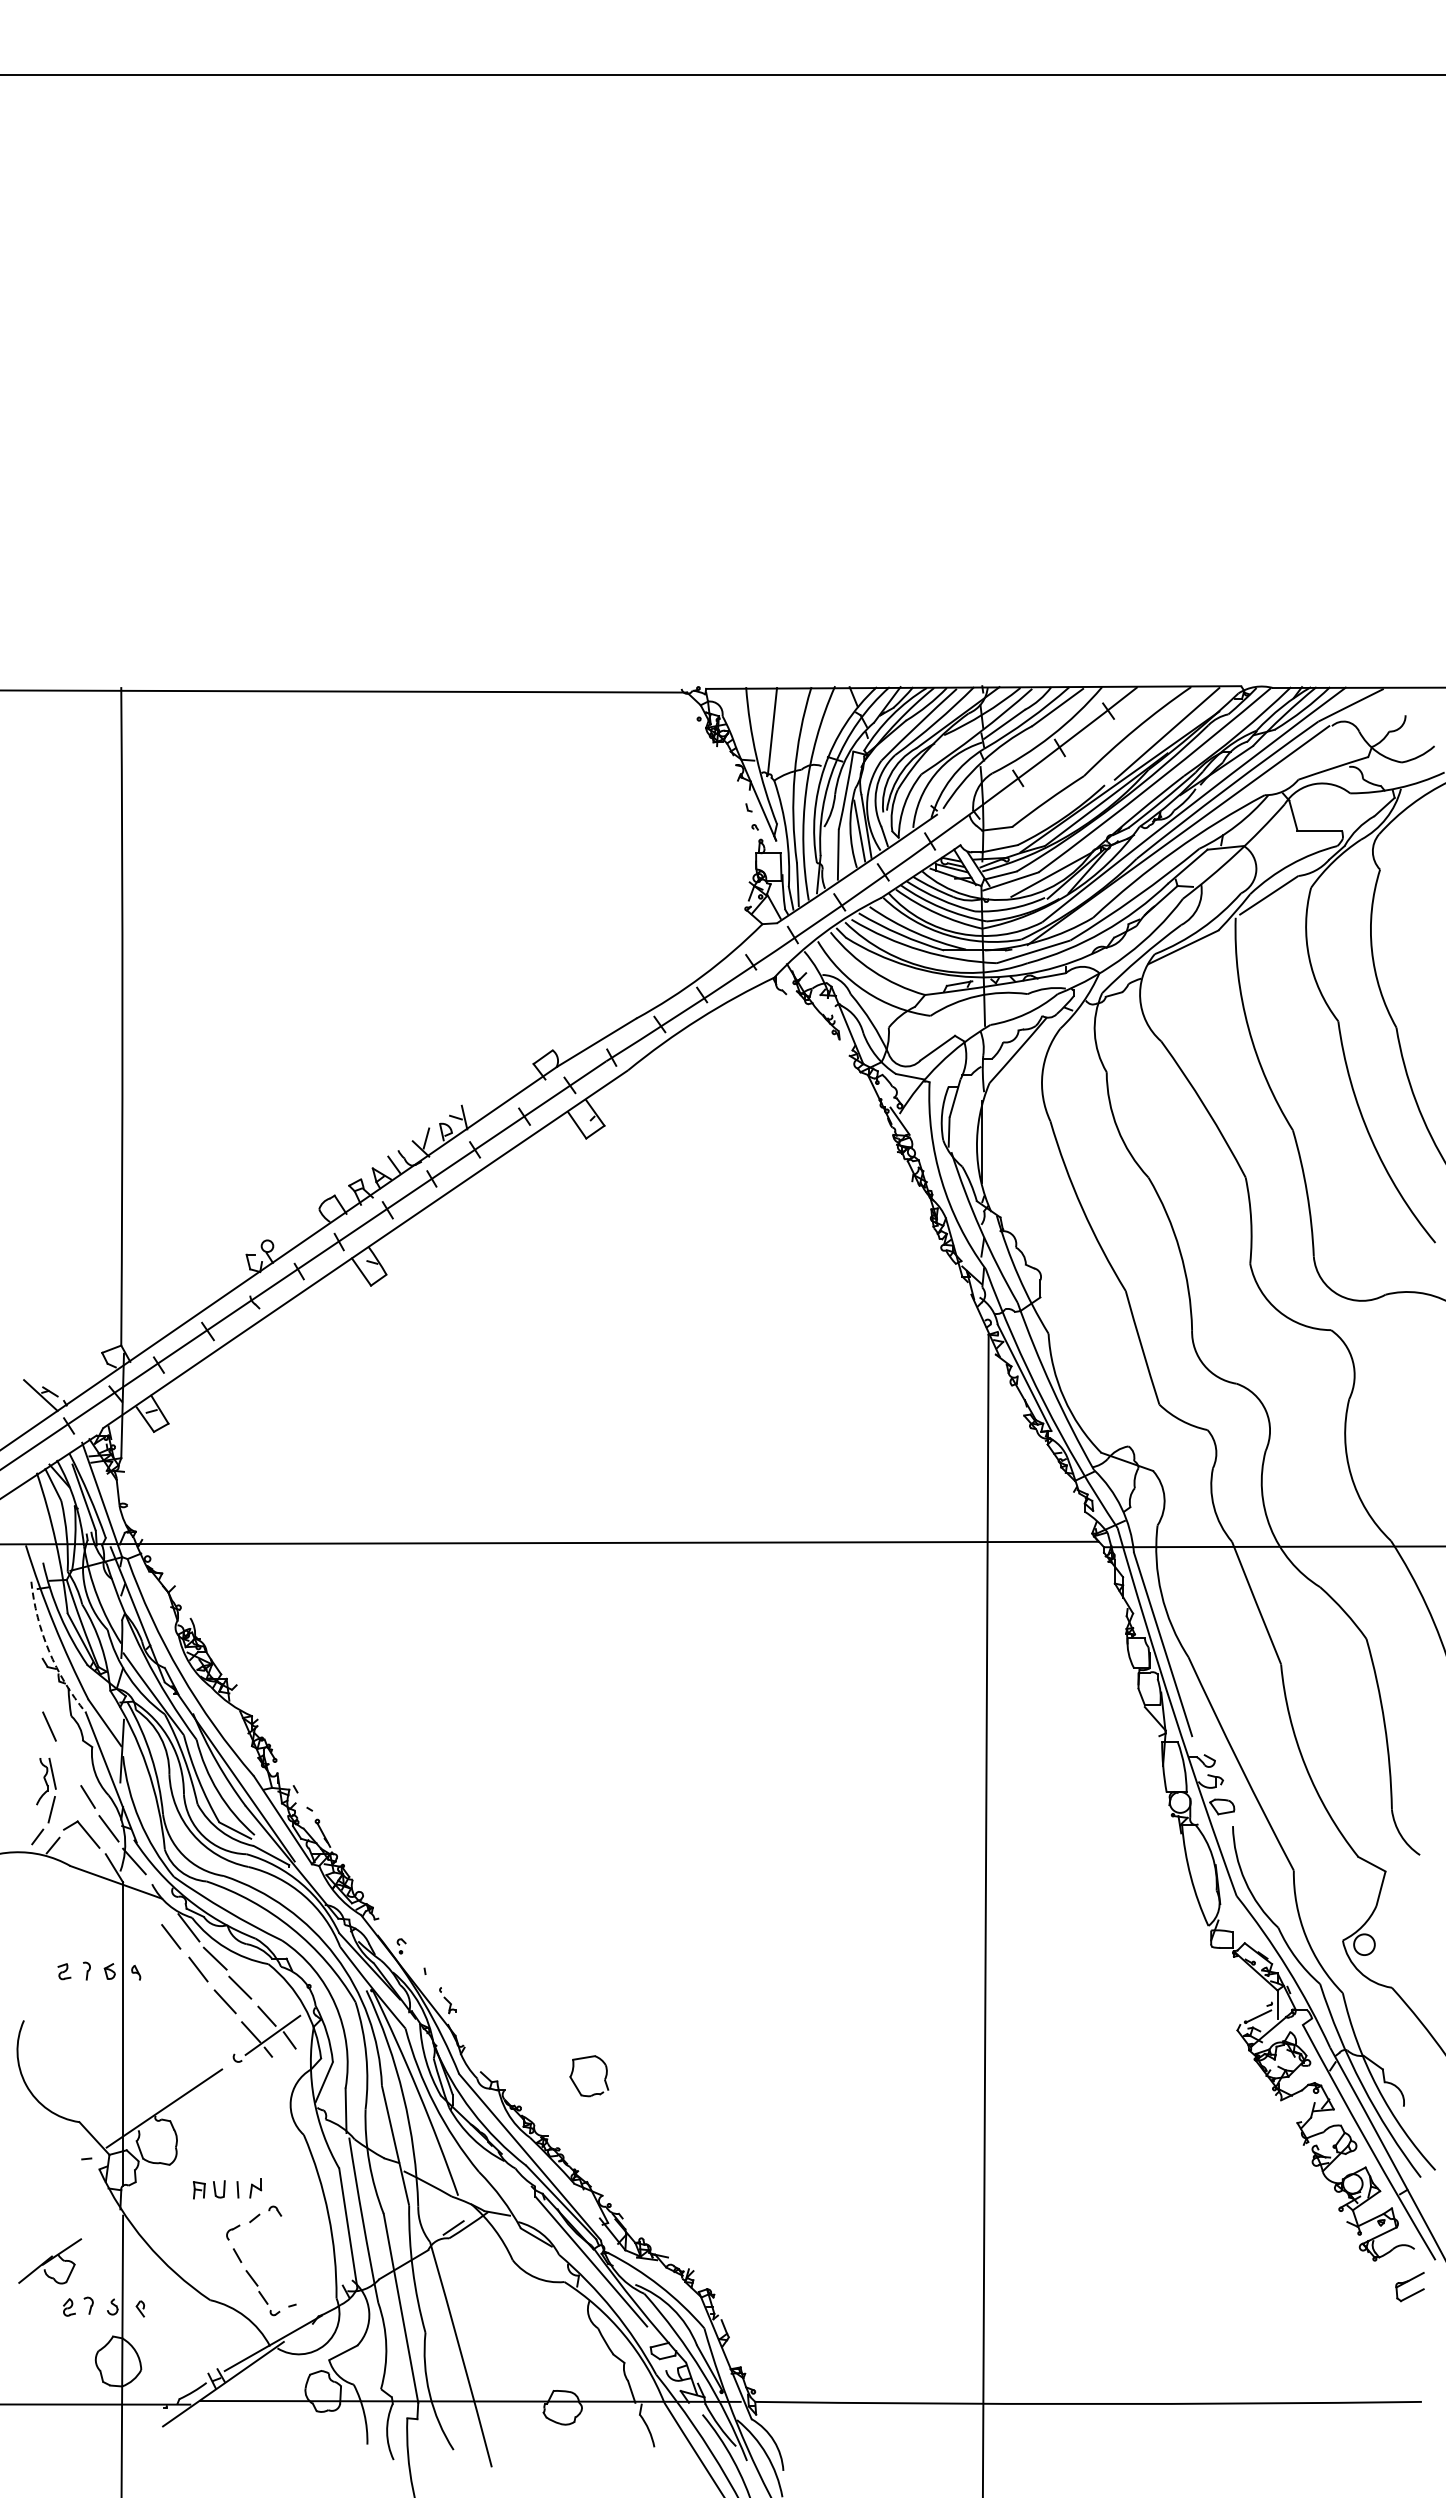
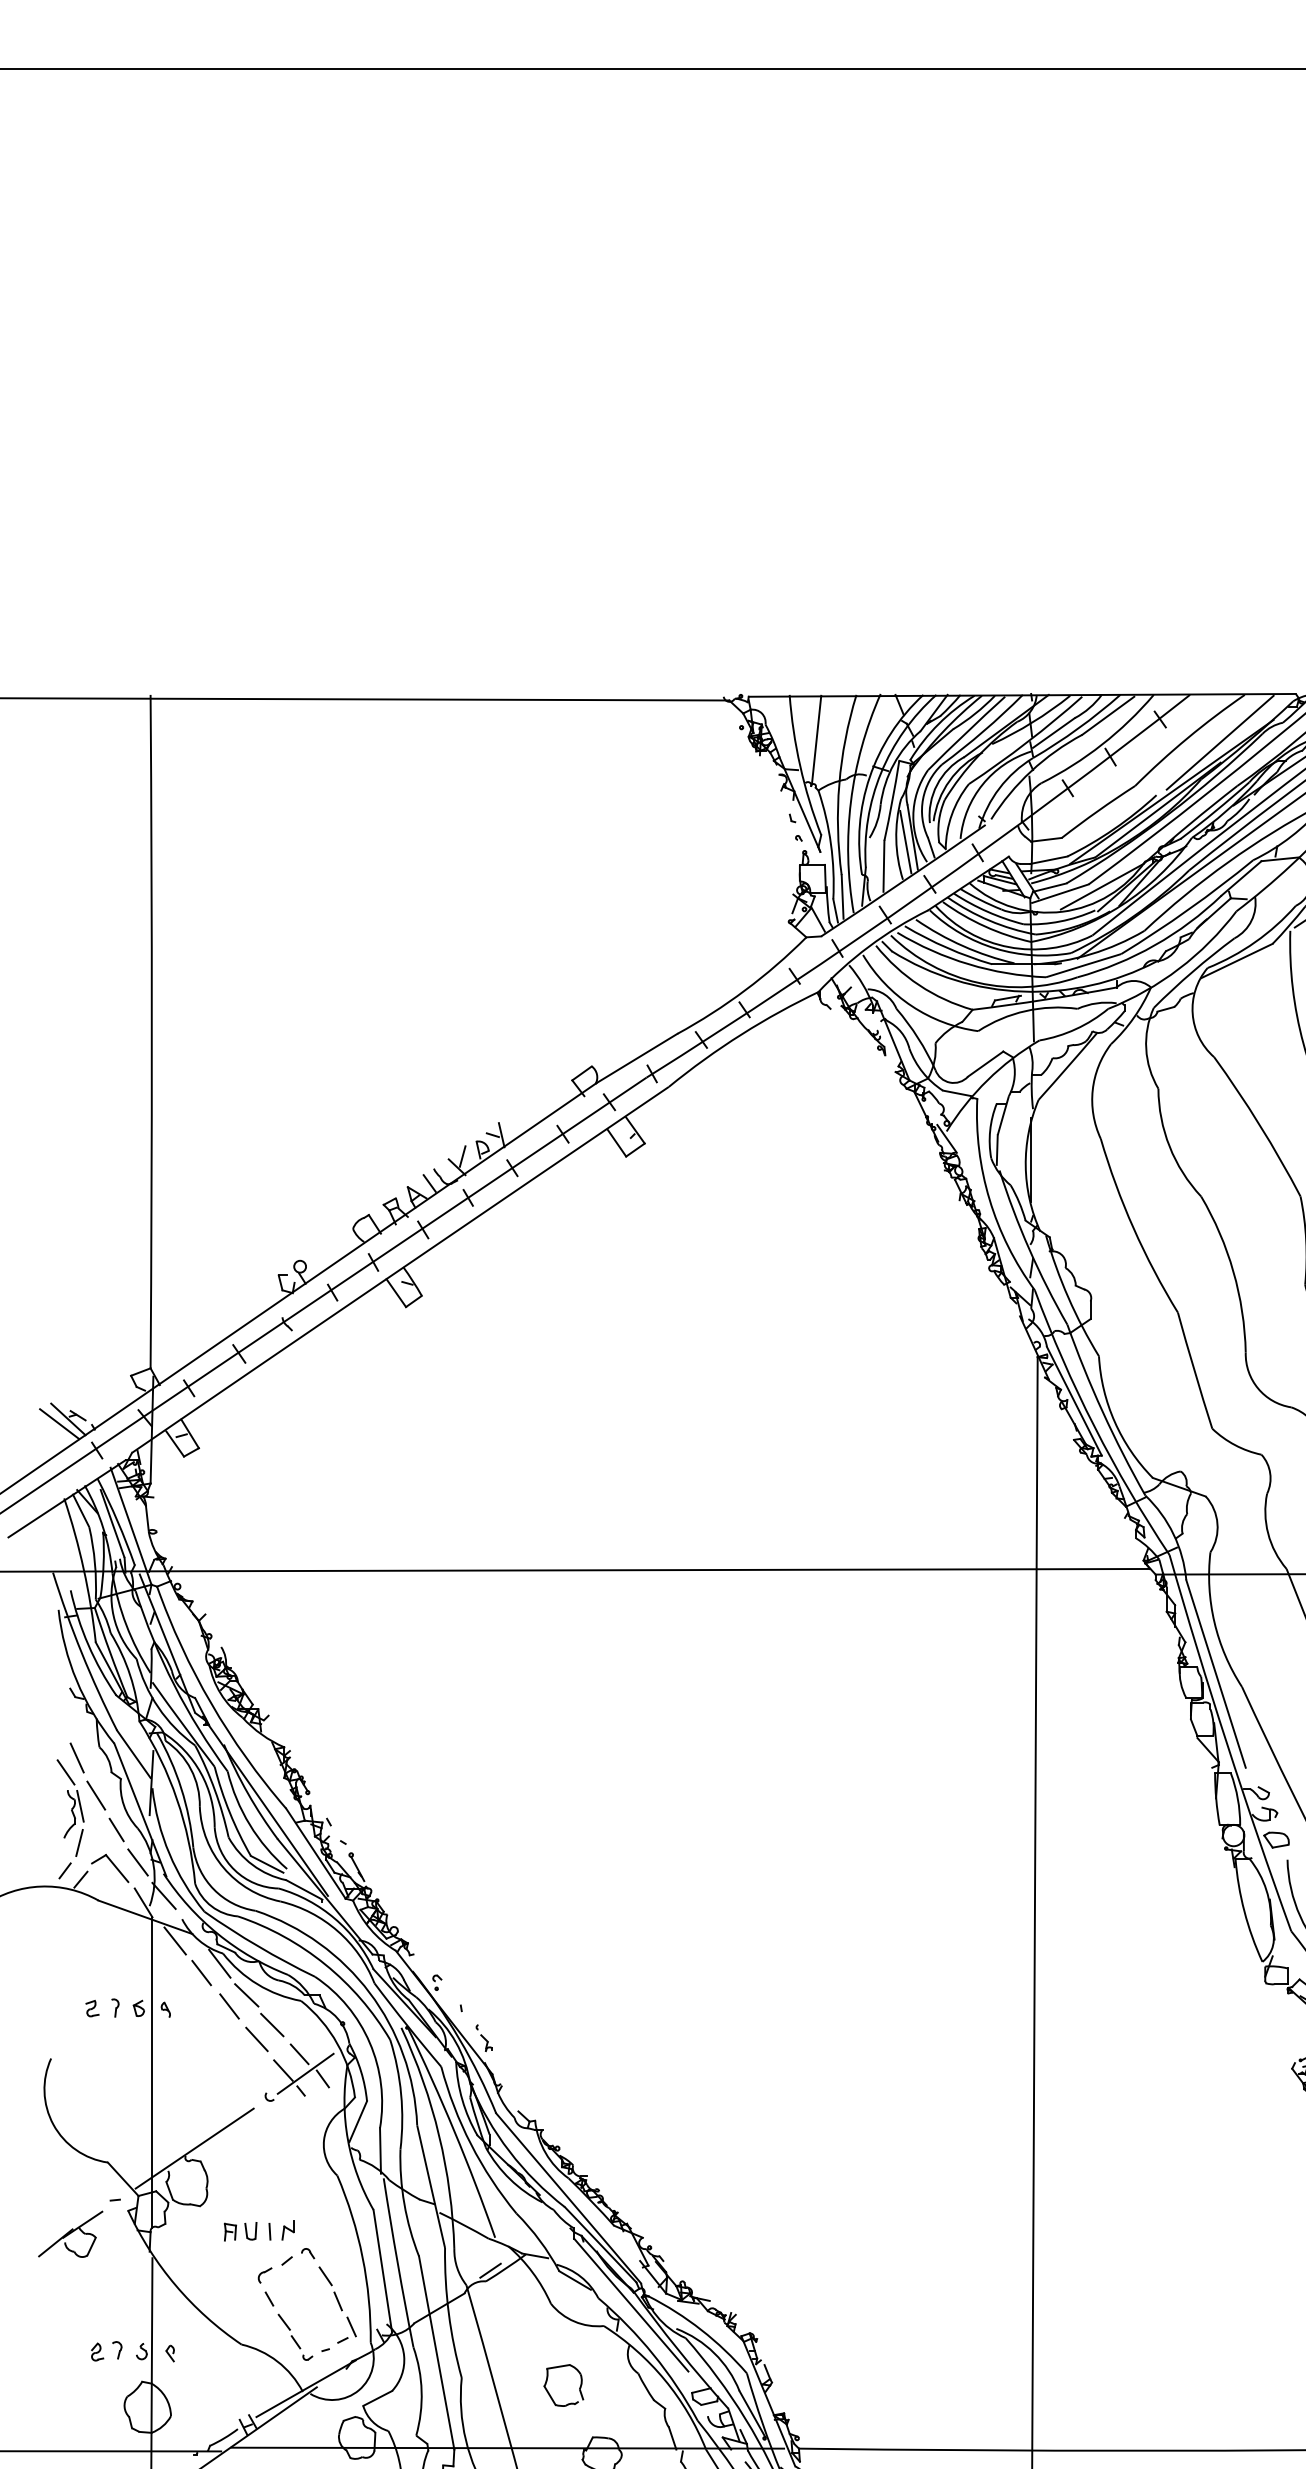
line: (32, 1399) -> (59, 1423), added
arc: (49, 1651) -> (77, 1681), dashed -> solid
line: (38, 1740) -> (65, 1772), added
line: (67, 1763) -> (95, 1795), added
line: (144, 1905) -> (174, 1940), added
part: (604, 2077) -> (579, 2386), moved
part: (50, 2261) -> (71, 2234), moved
part: (303, 2261) -> (336, 2305), added

